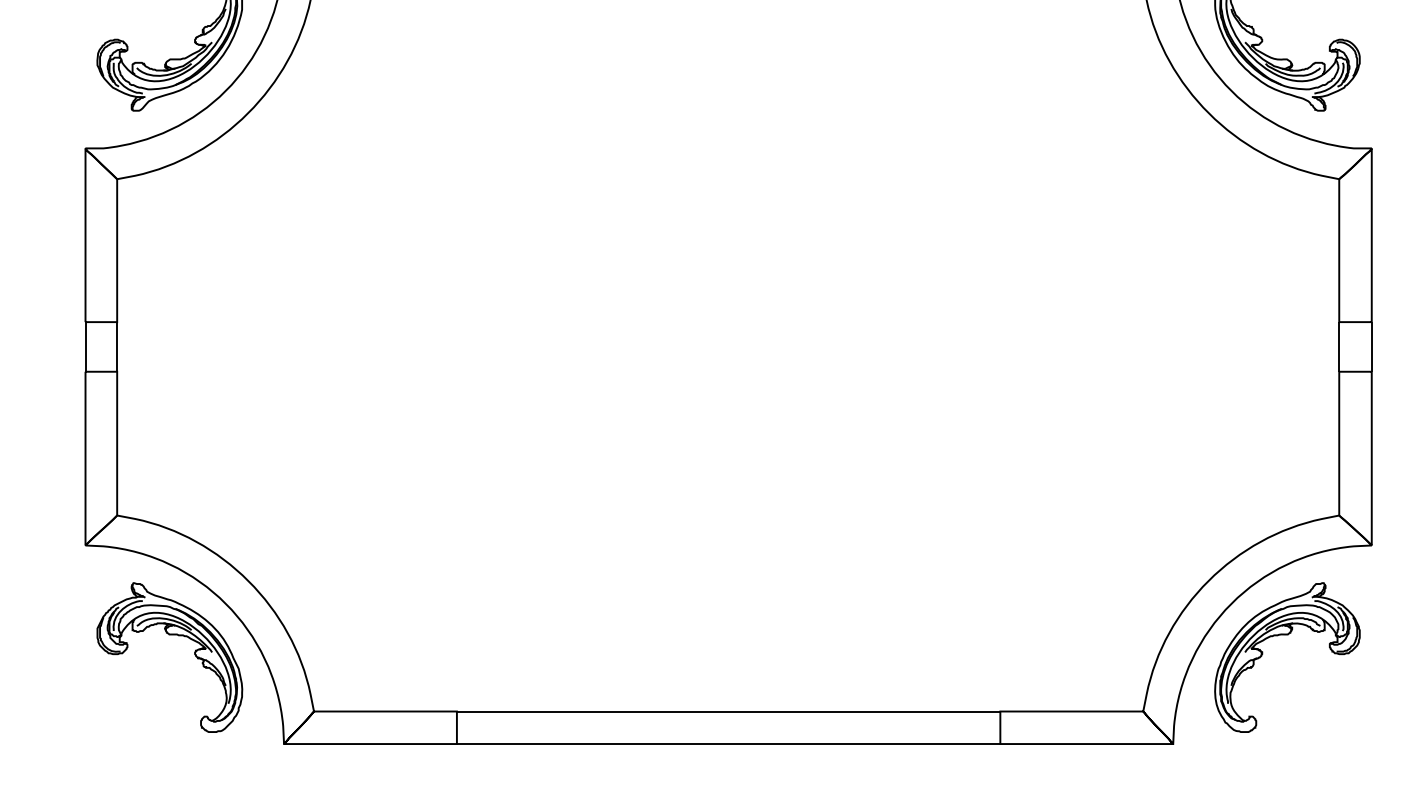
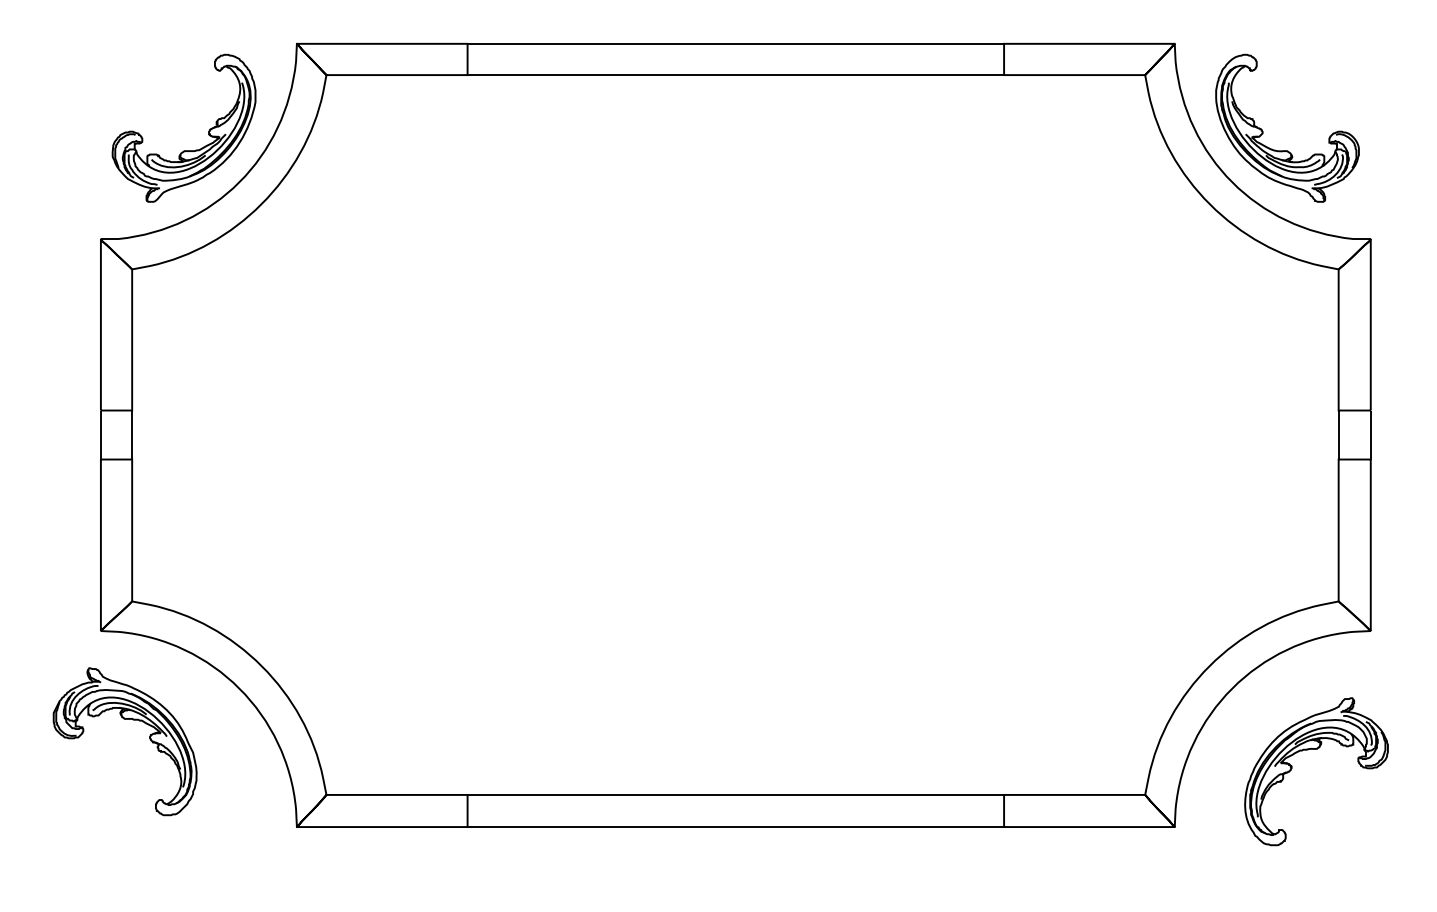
part: (169, 635) -> (124, 719), moved
part: (1287, 635) -> (1316, 749), moved

